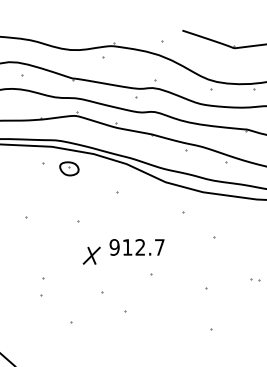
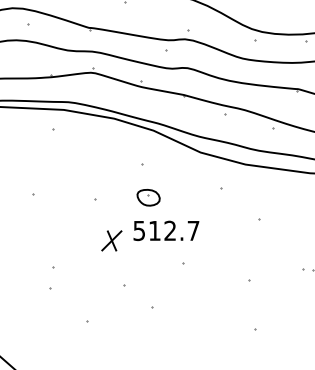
part: (69, 168) -> (148, 197), moved
text: (114, 247) -> (139, 230), 912.7 -> 512.7

